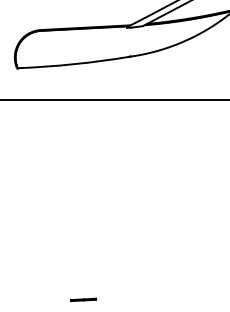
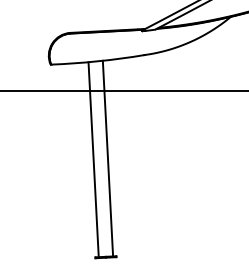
line: (85, 181) -> (107, 158), added
line: (68, 182) -> (93, 159), added

